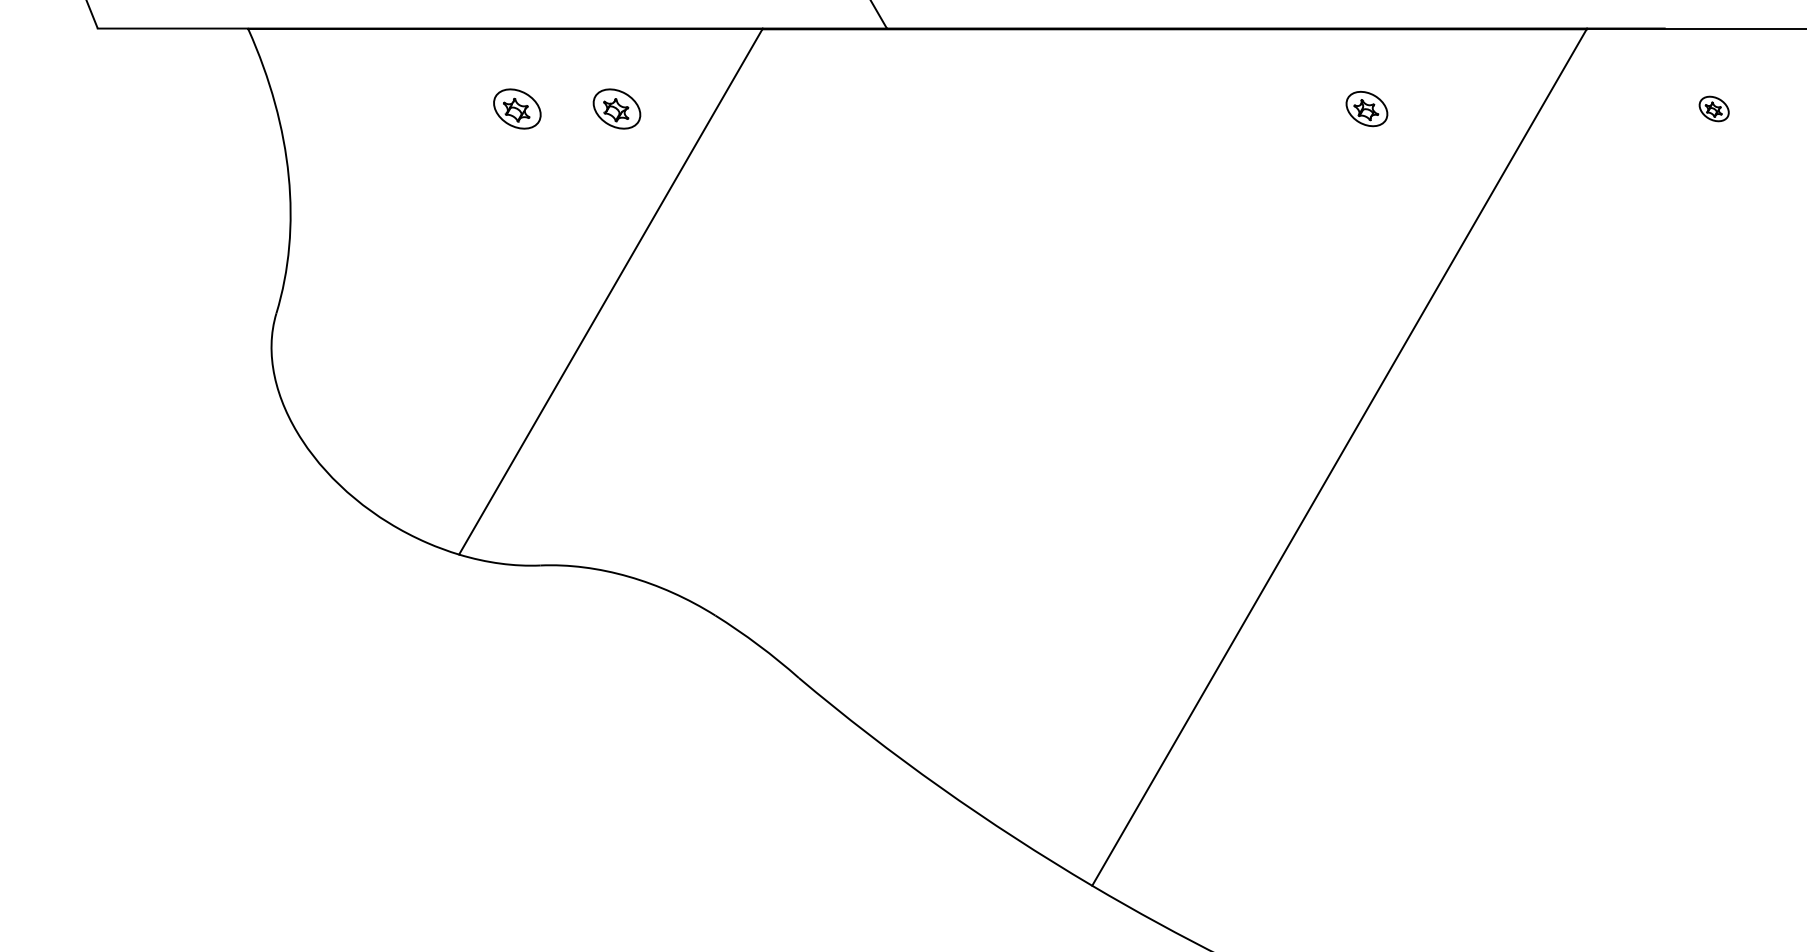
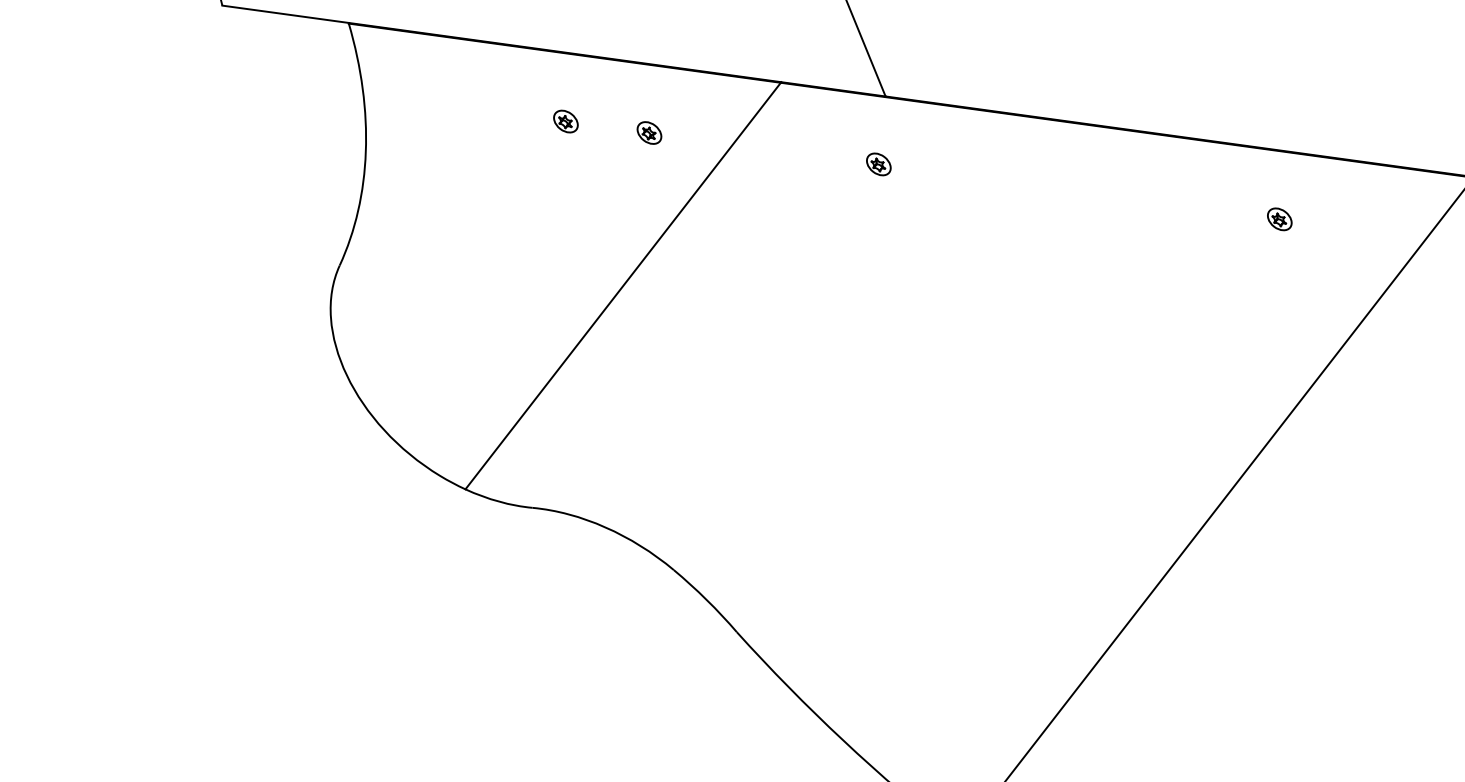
part: (517, 108) -> (565, 121), size x0.62
part: (616, 108) -> (649, 132), size x0.62
part: (889, 108) -> (878, 163), added
part: (1366, 108) -> (1279, 218), size x0.71

